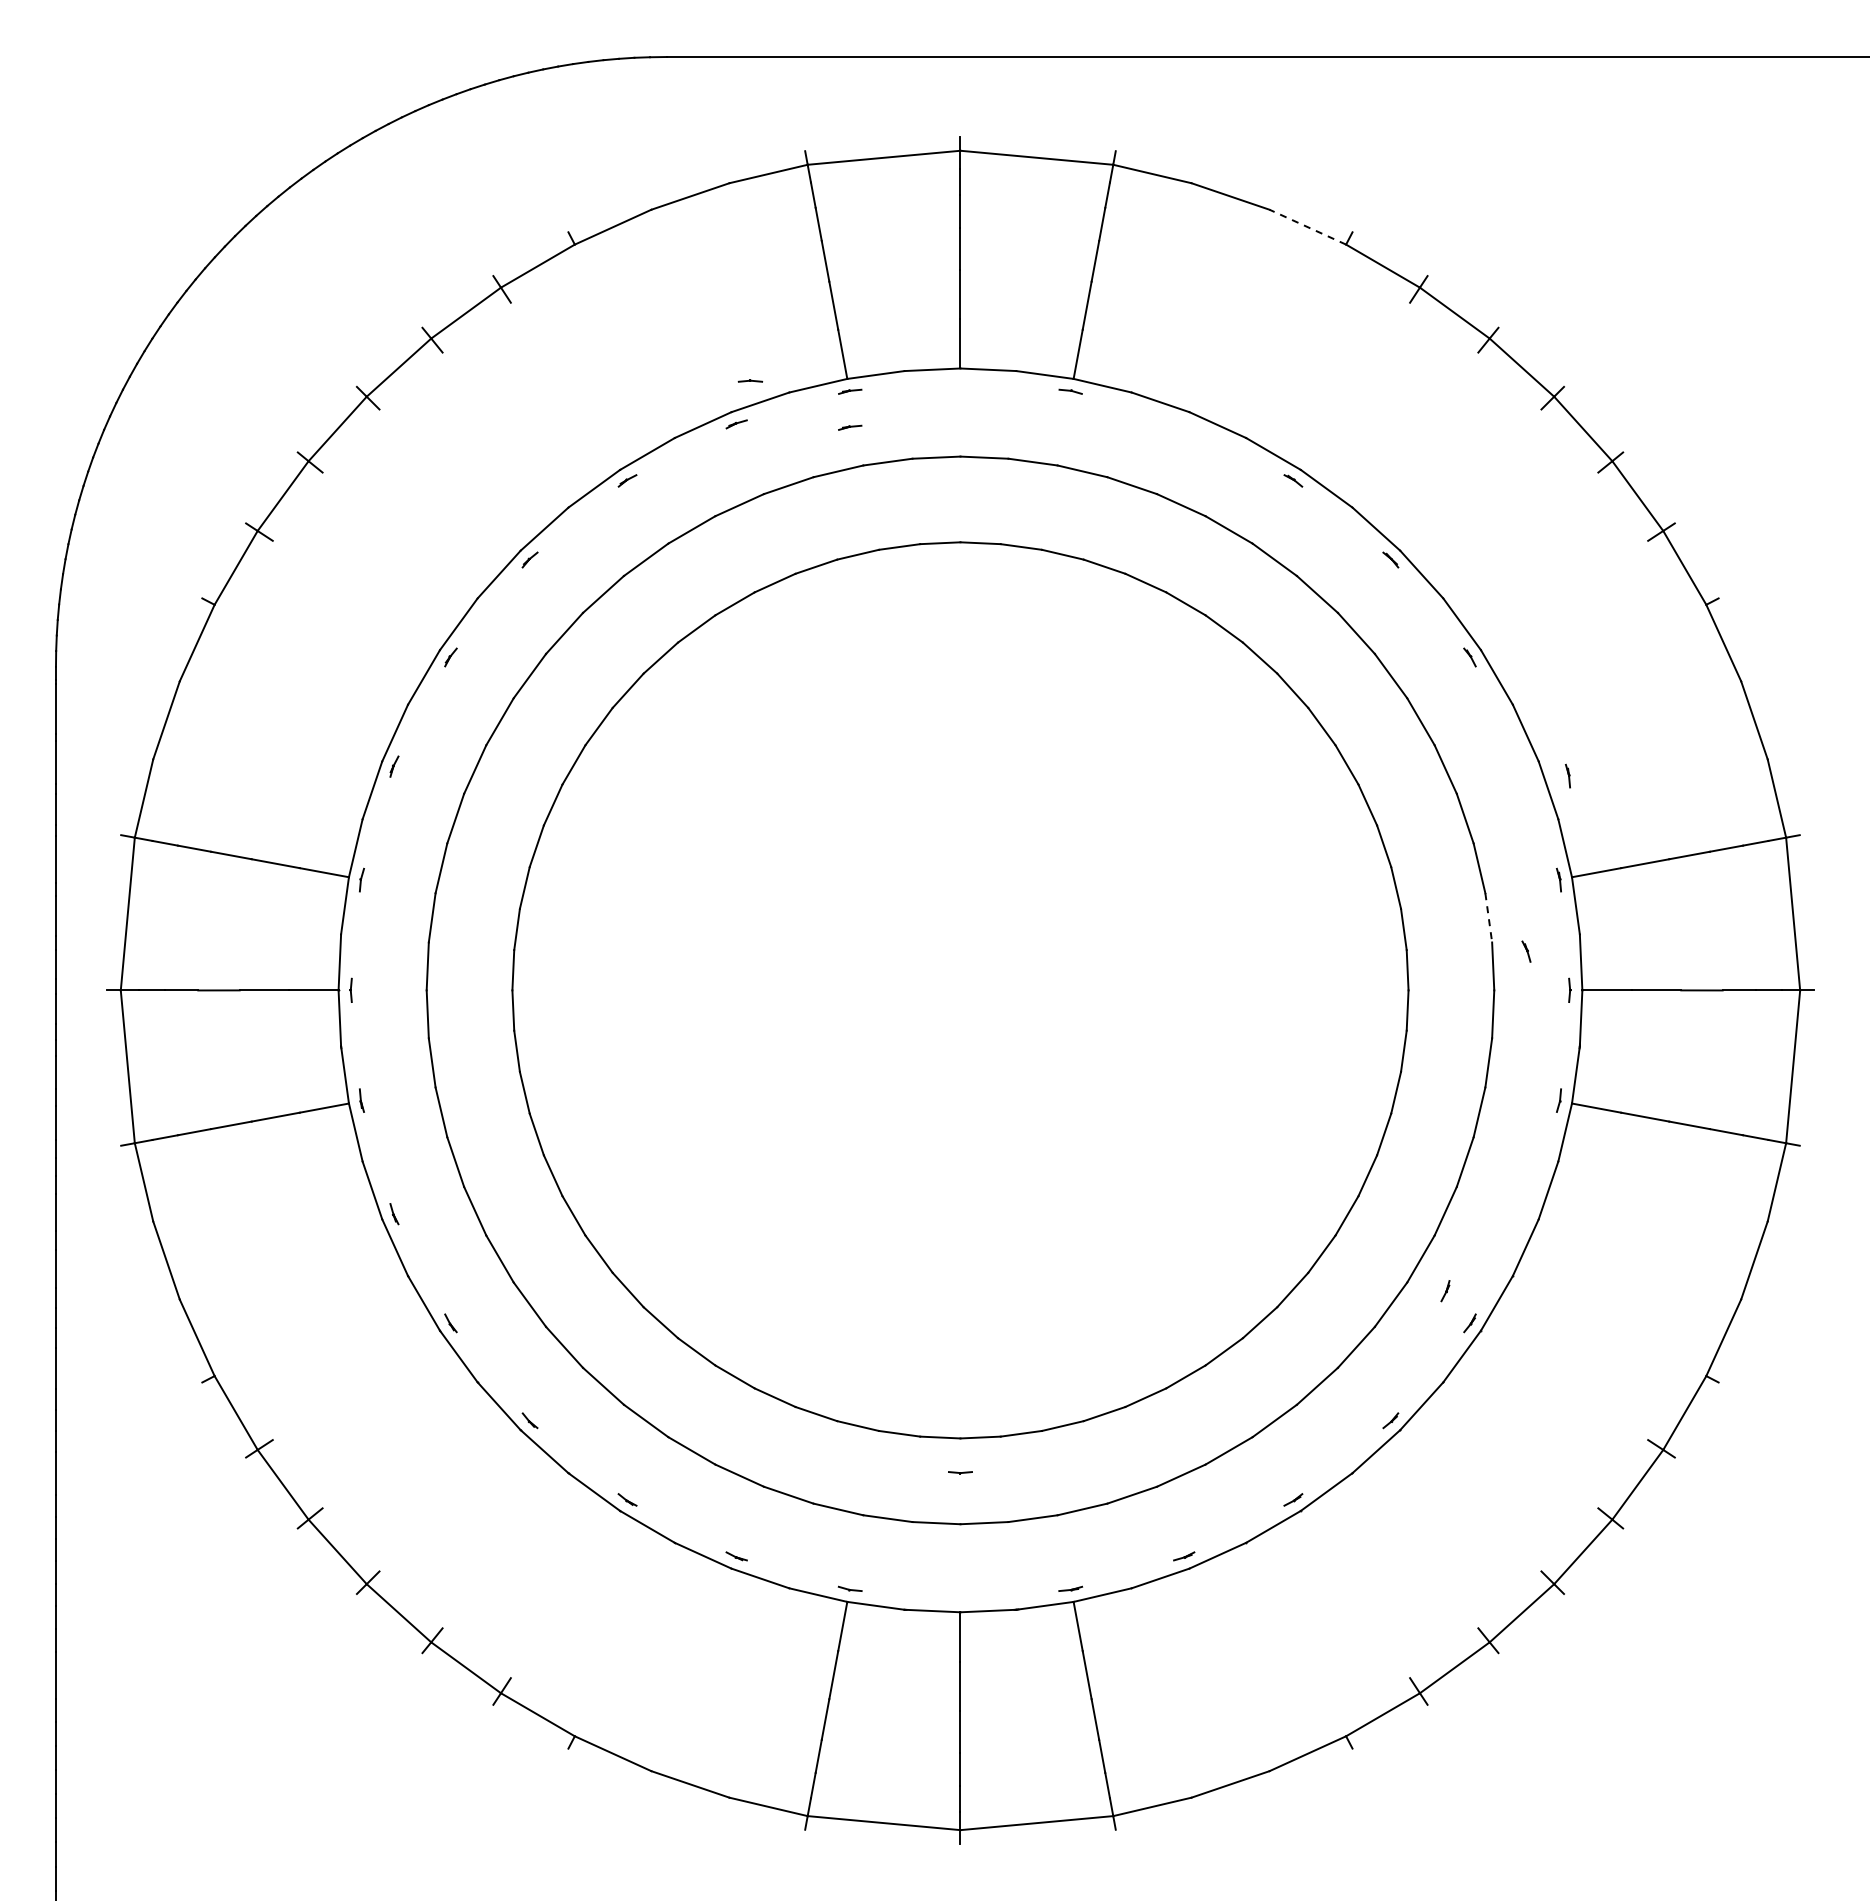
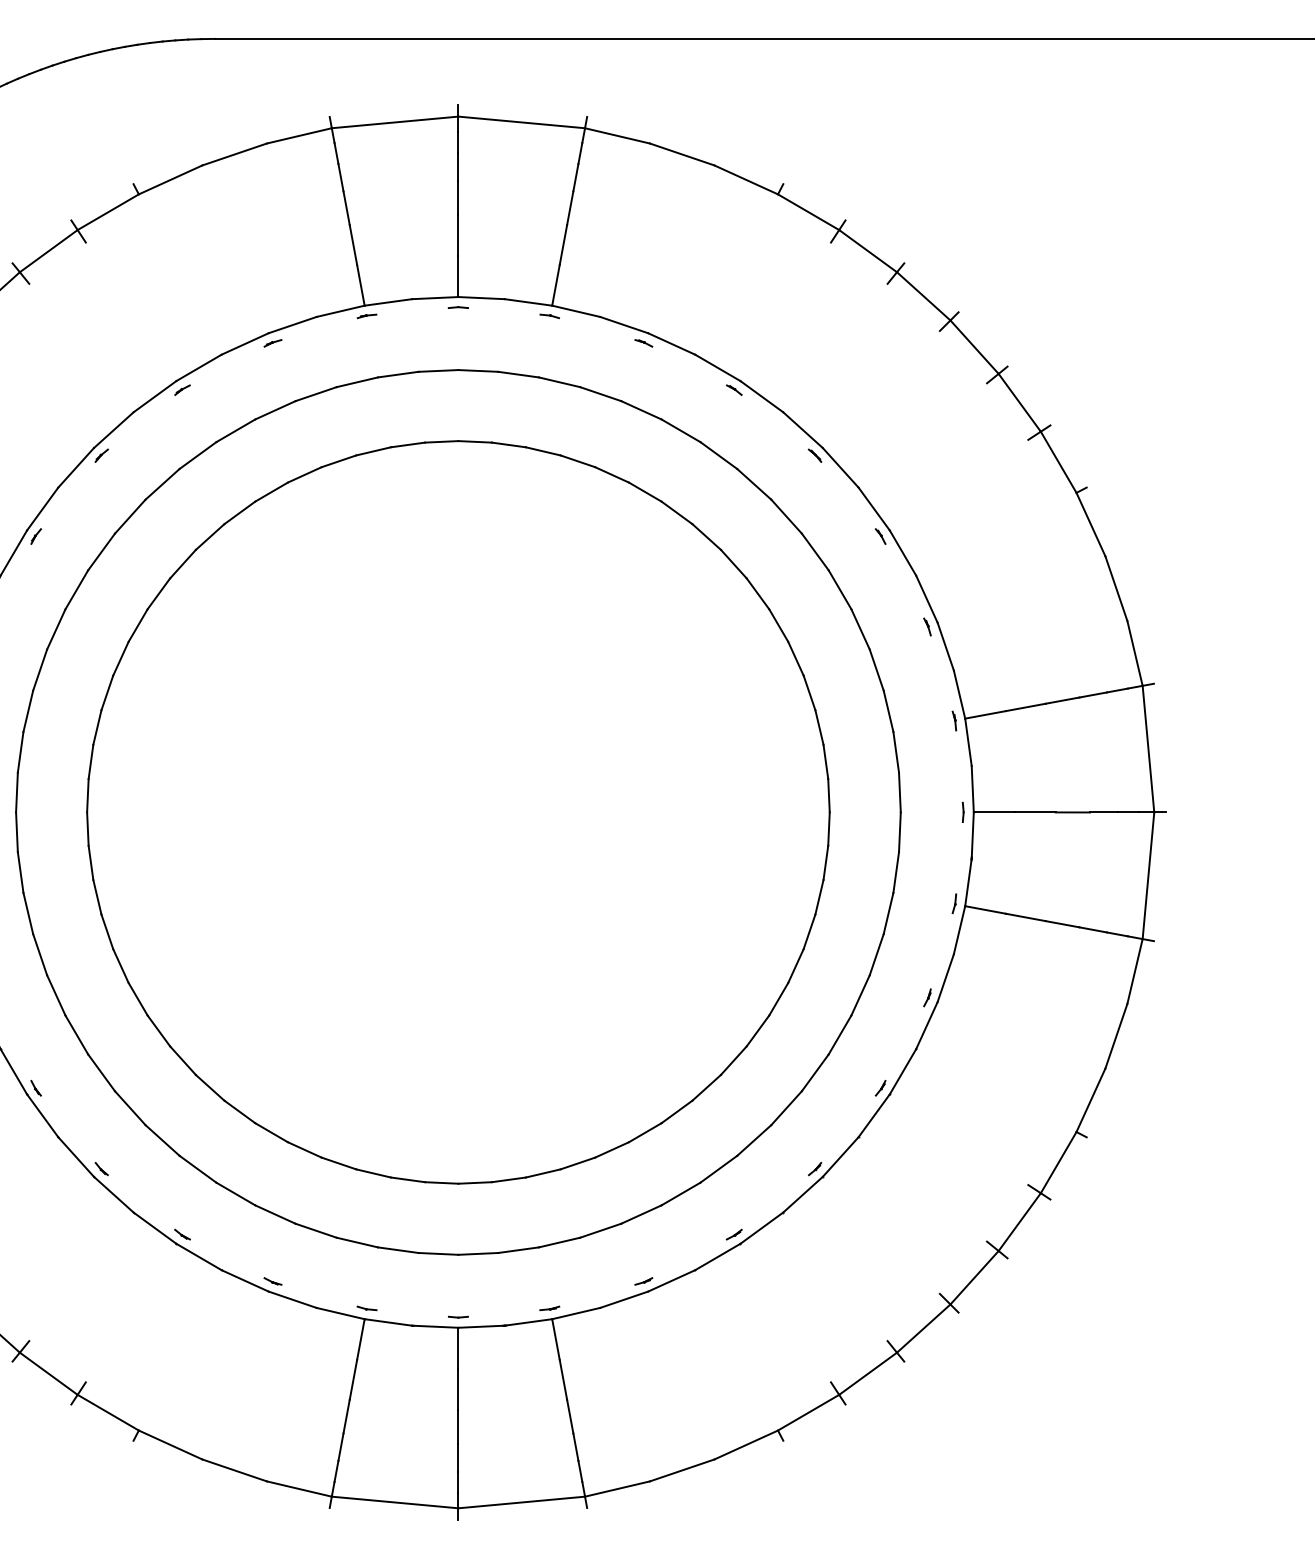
line: (1307, 226) -> (746, 179), dashed -> solid
line: (750, 380) -> (458, 306), moved
part: (1184, 424) -> (644, 343), added
part: (850, 427) -> (367, 345), removed
part: (1567, 775) -> (961, 634), removed
line: (1488, 917) -> (896, 752), dashed -> solid
part: (1526, 951) -> (927, 626), moved
part: (1445, 1291) -> (927, 998), moved
line: (960, 1472) -> (458, 1317), moved

